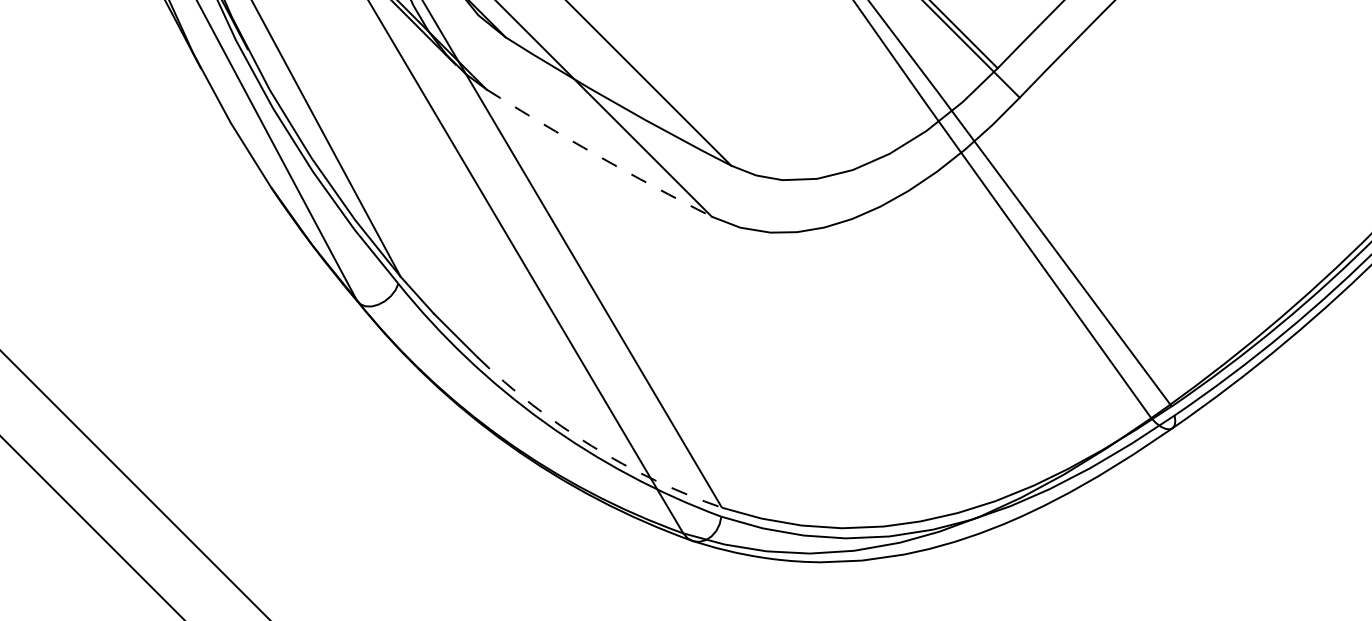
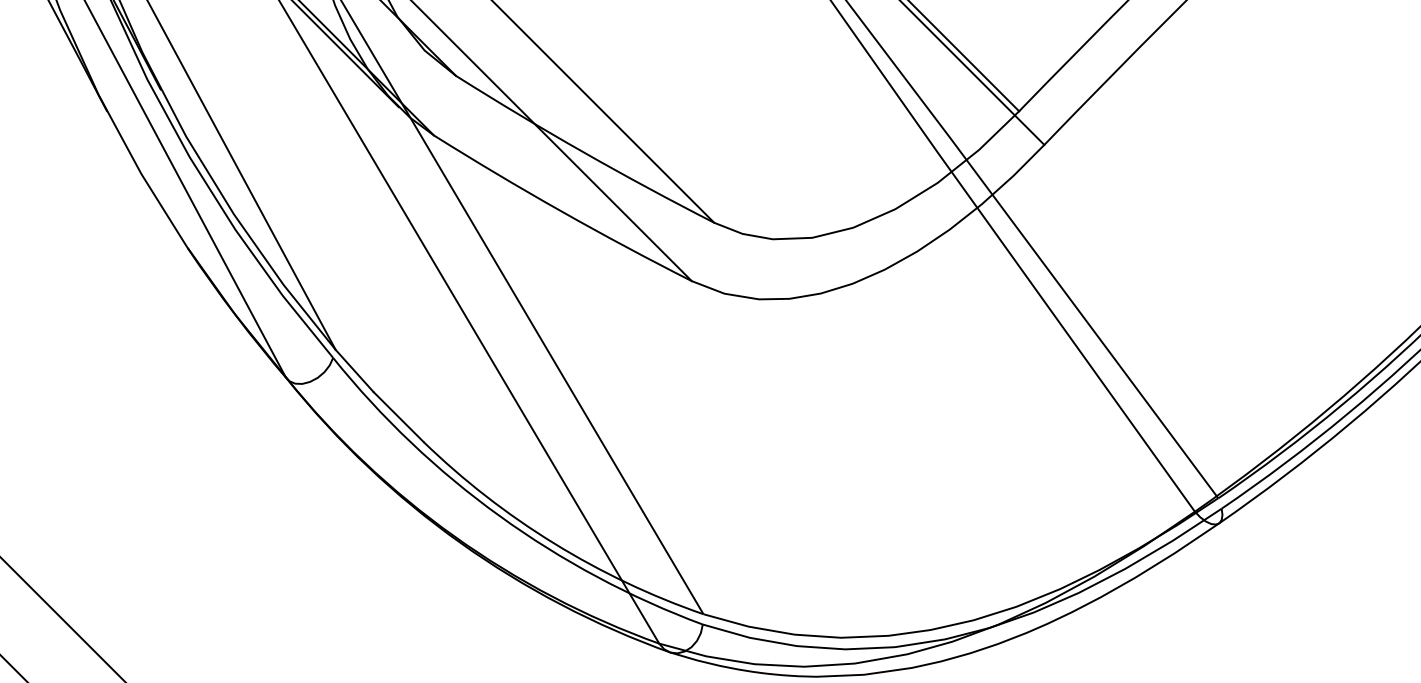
arc: (597, 155) -> (561, 211), dashed -> solid
arc: (591, 445) -> (554, 543), dashed -> solid

